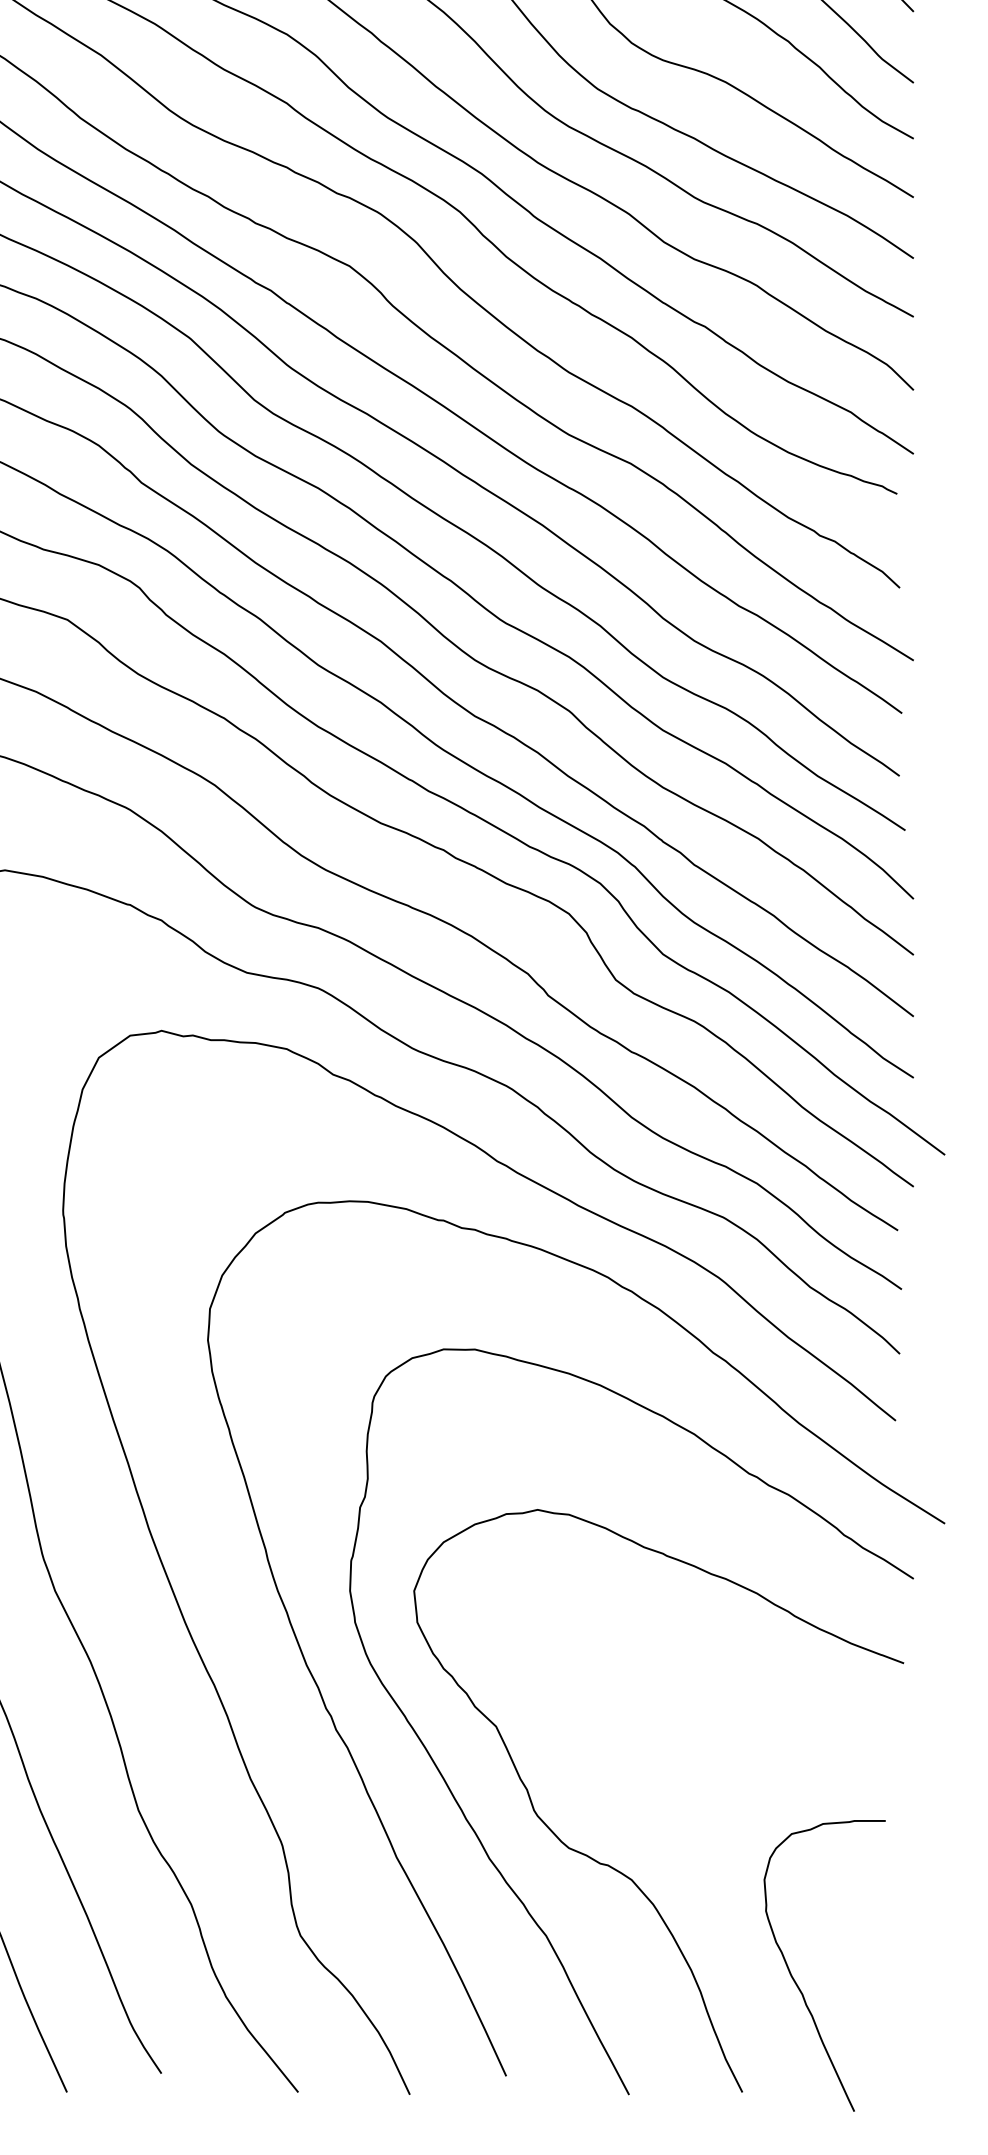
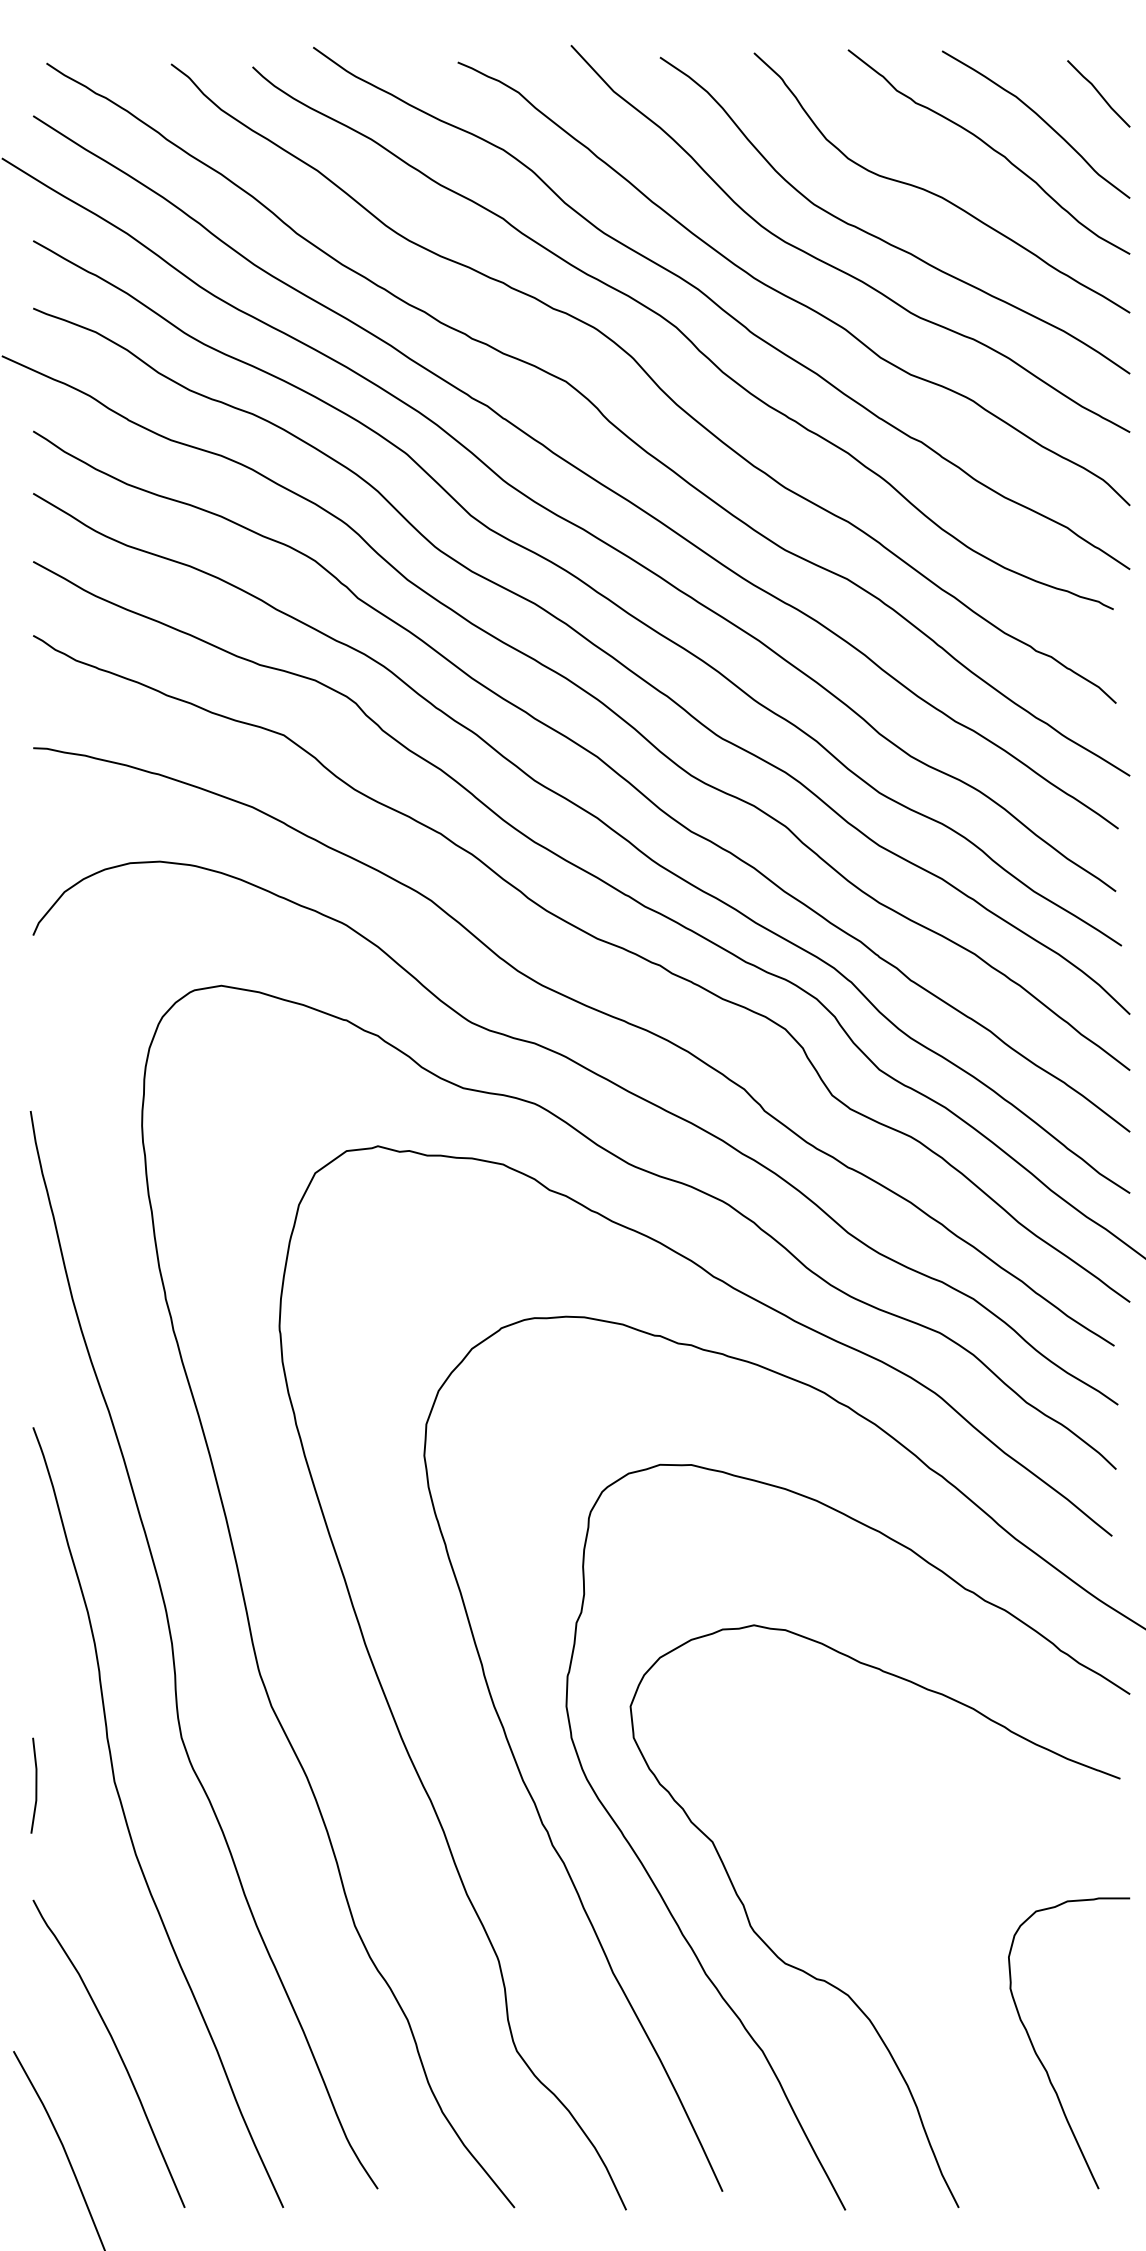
curve: (797, 1983) -> (1041, 2060), moved

